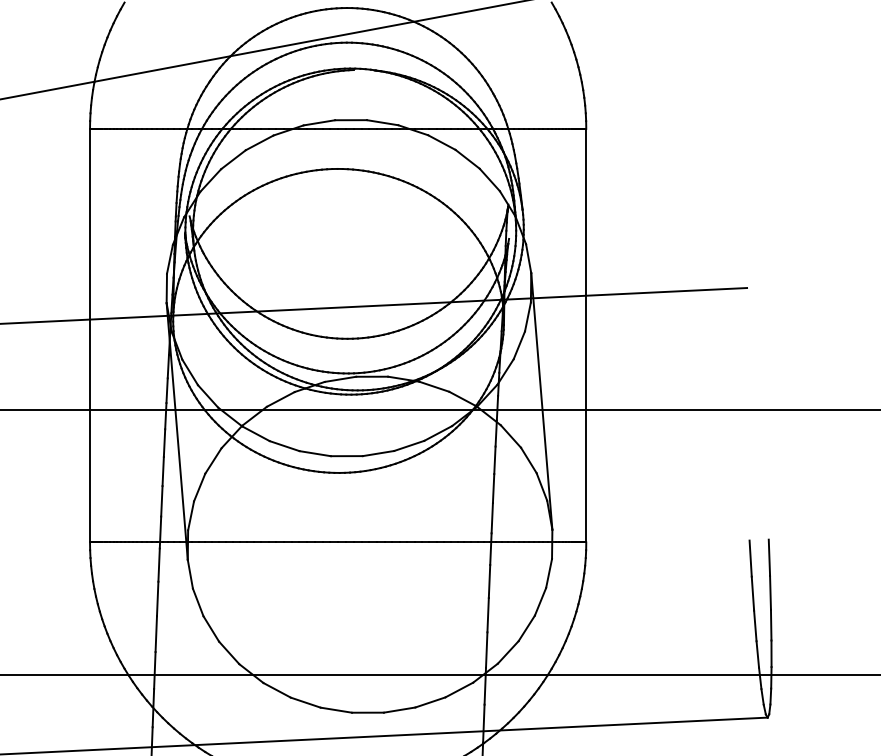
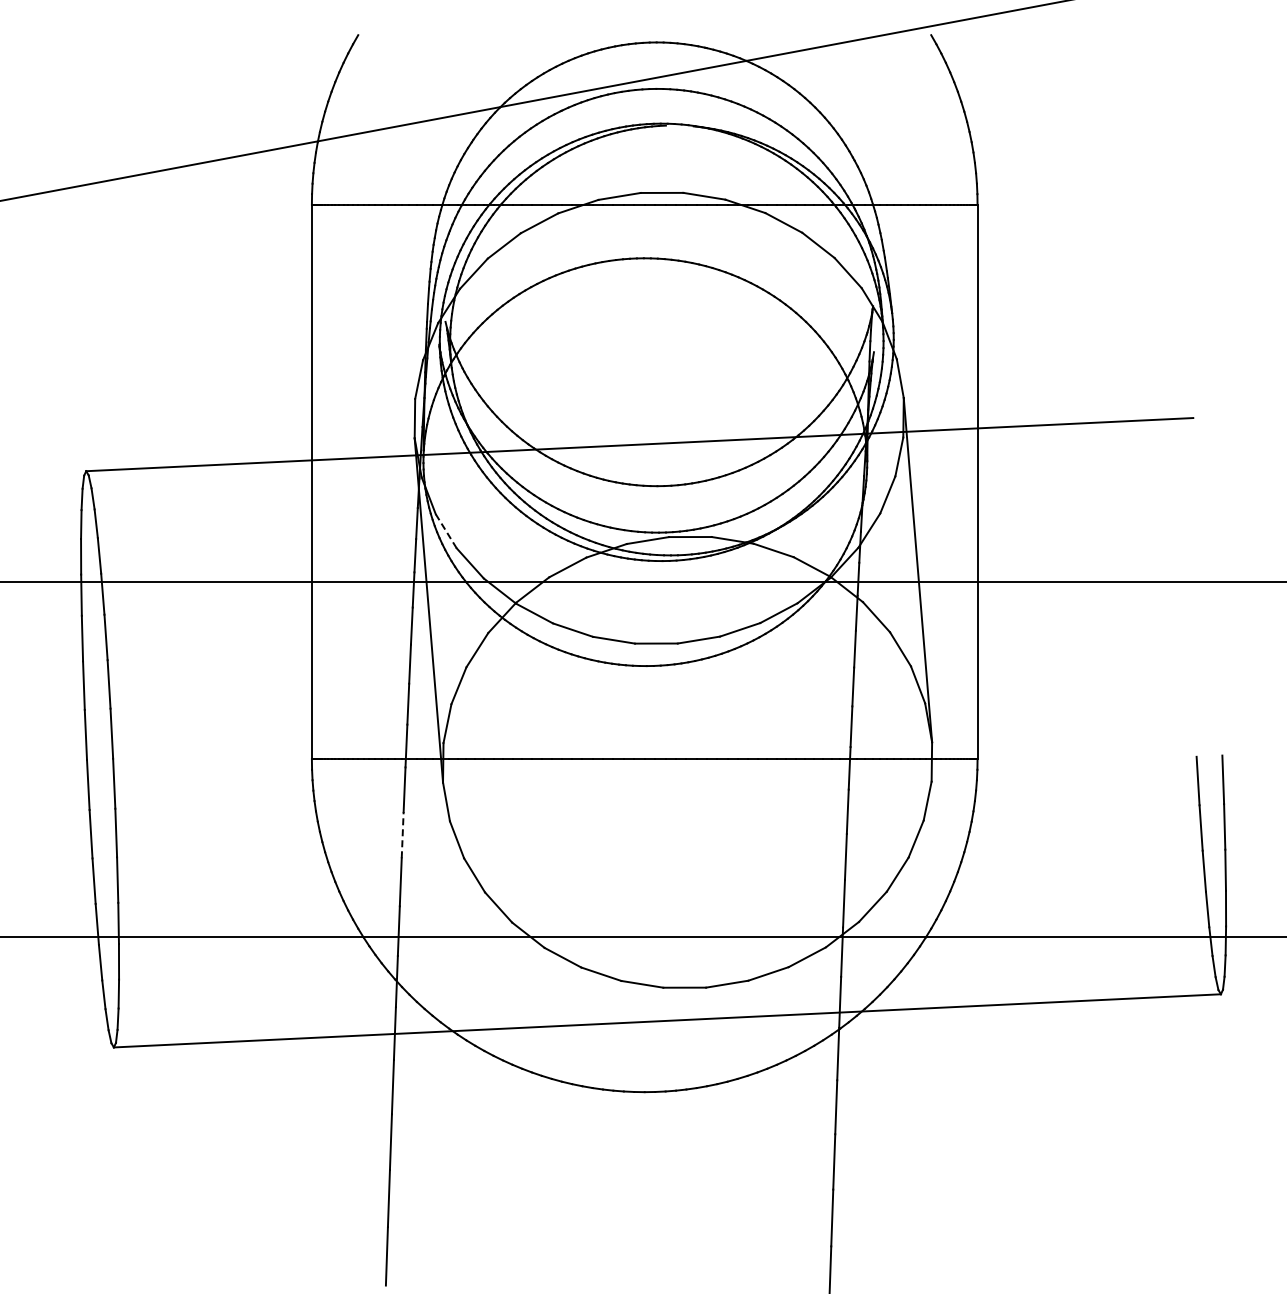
line: (190, 372) -> (446, 531), solid -> dashed
line: (157, 598) -> (402, 834), solid -> dashed

